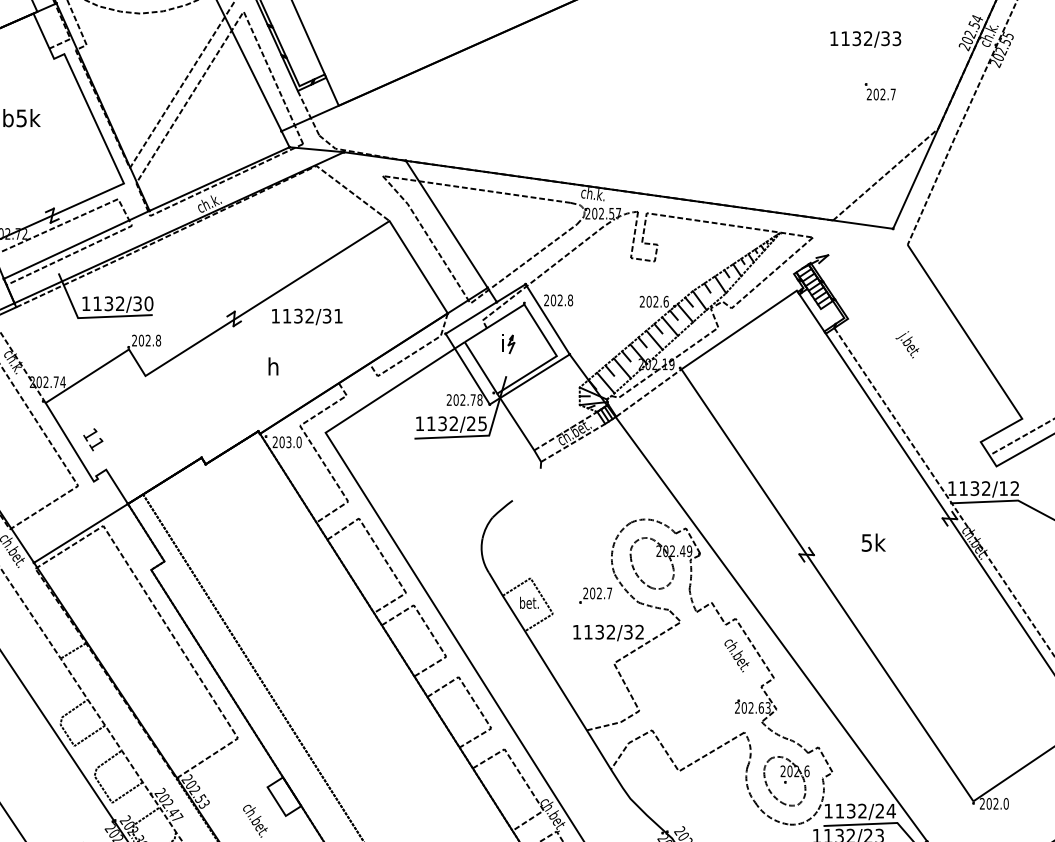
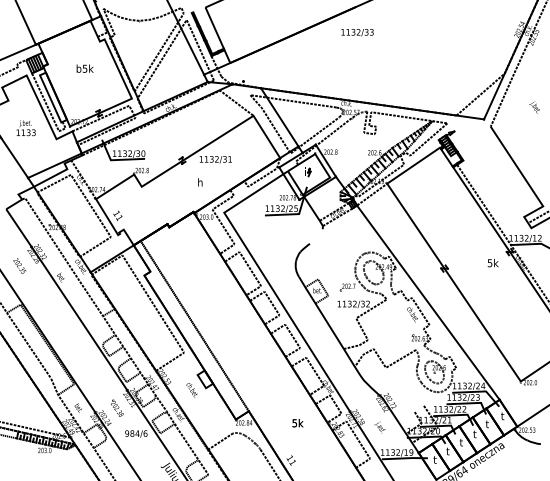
text: (865, 39) -> (357, 32), moved
part: (878, 91) -> (477, 56), removed
text: (907, 344) -> (534, 107), moved
text: (872, 543) -> (492, 263), moved

